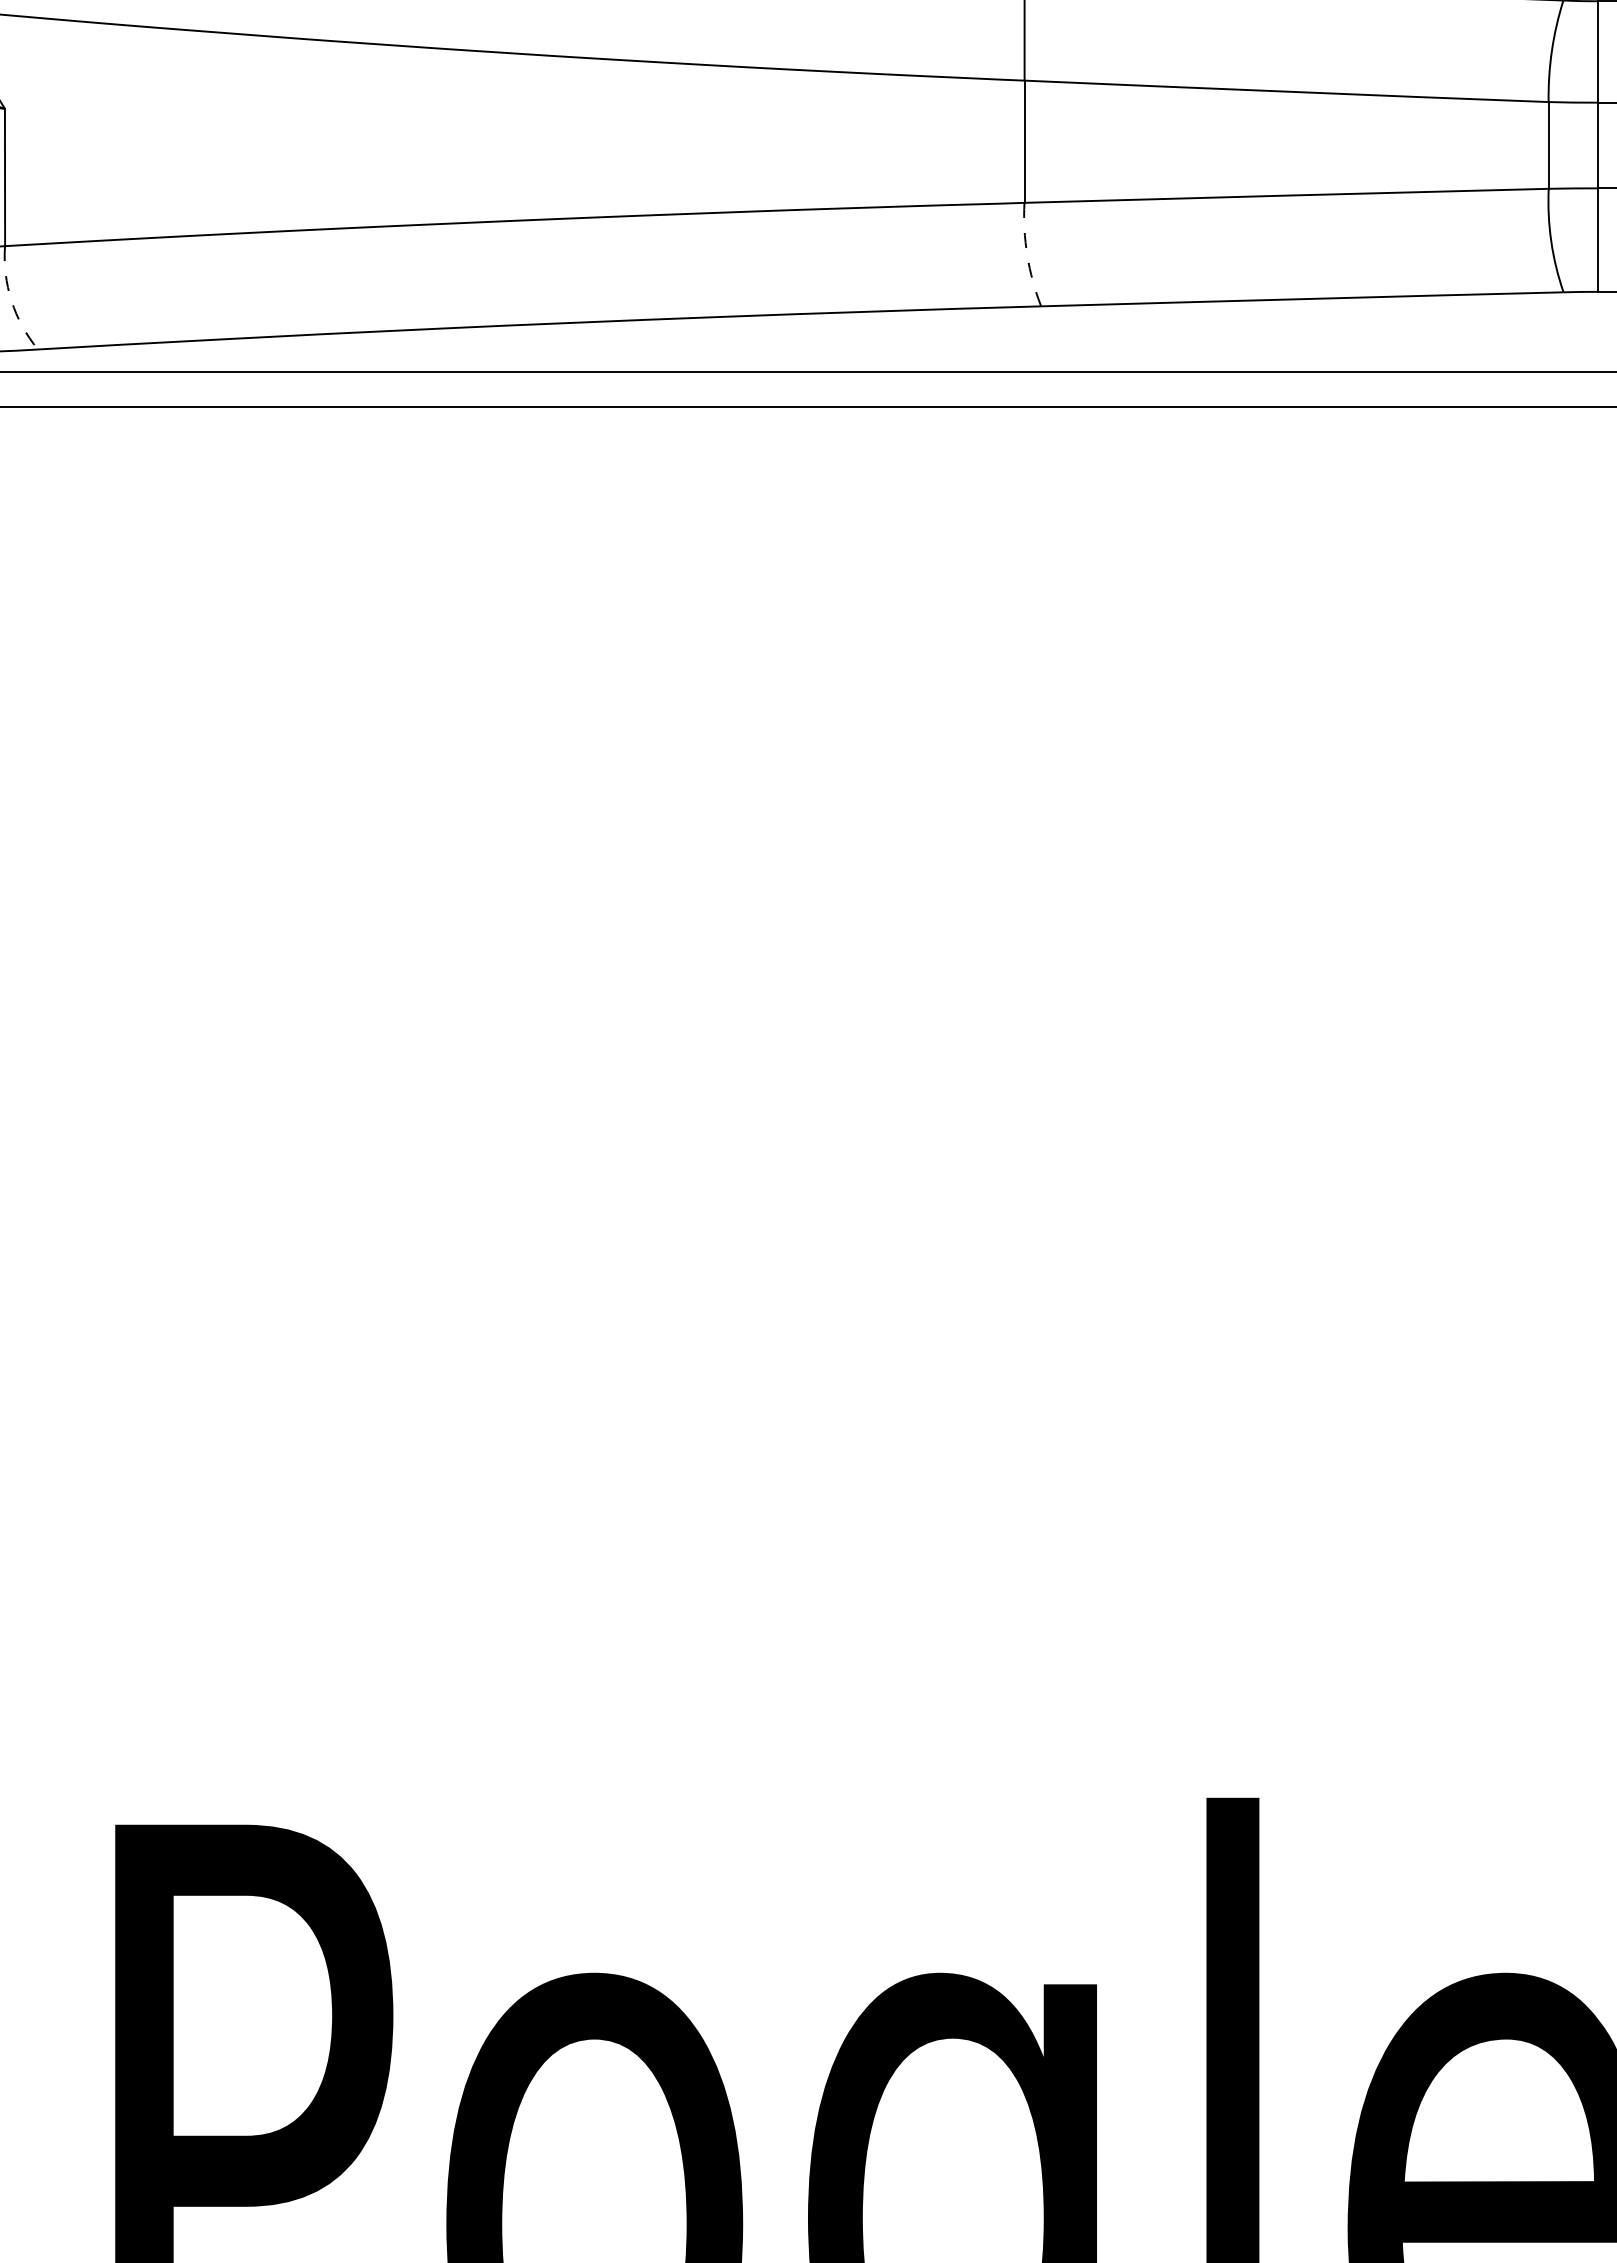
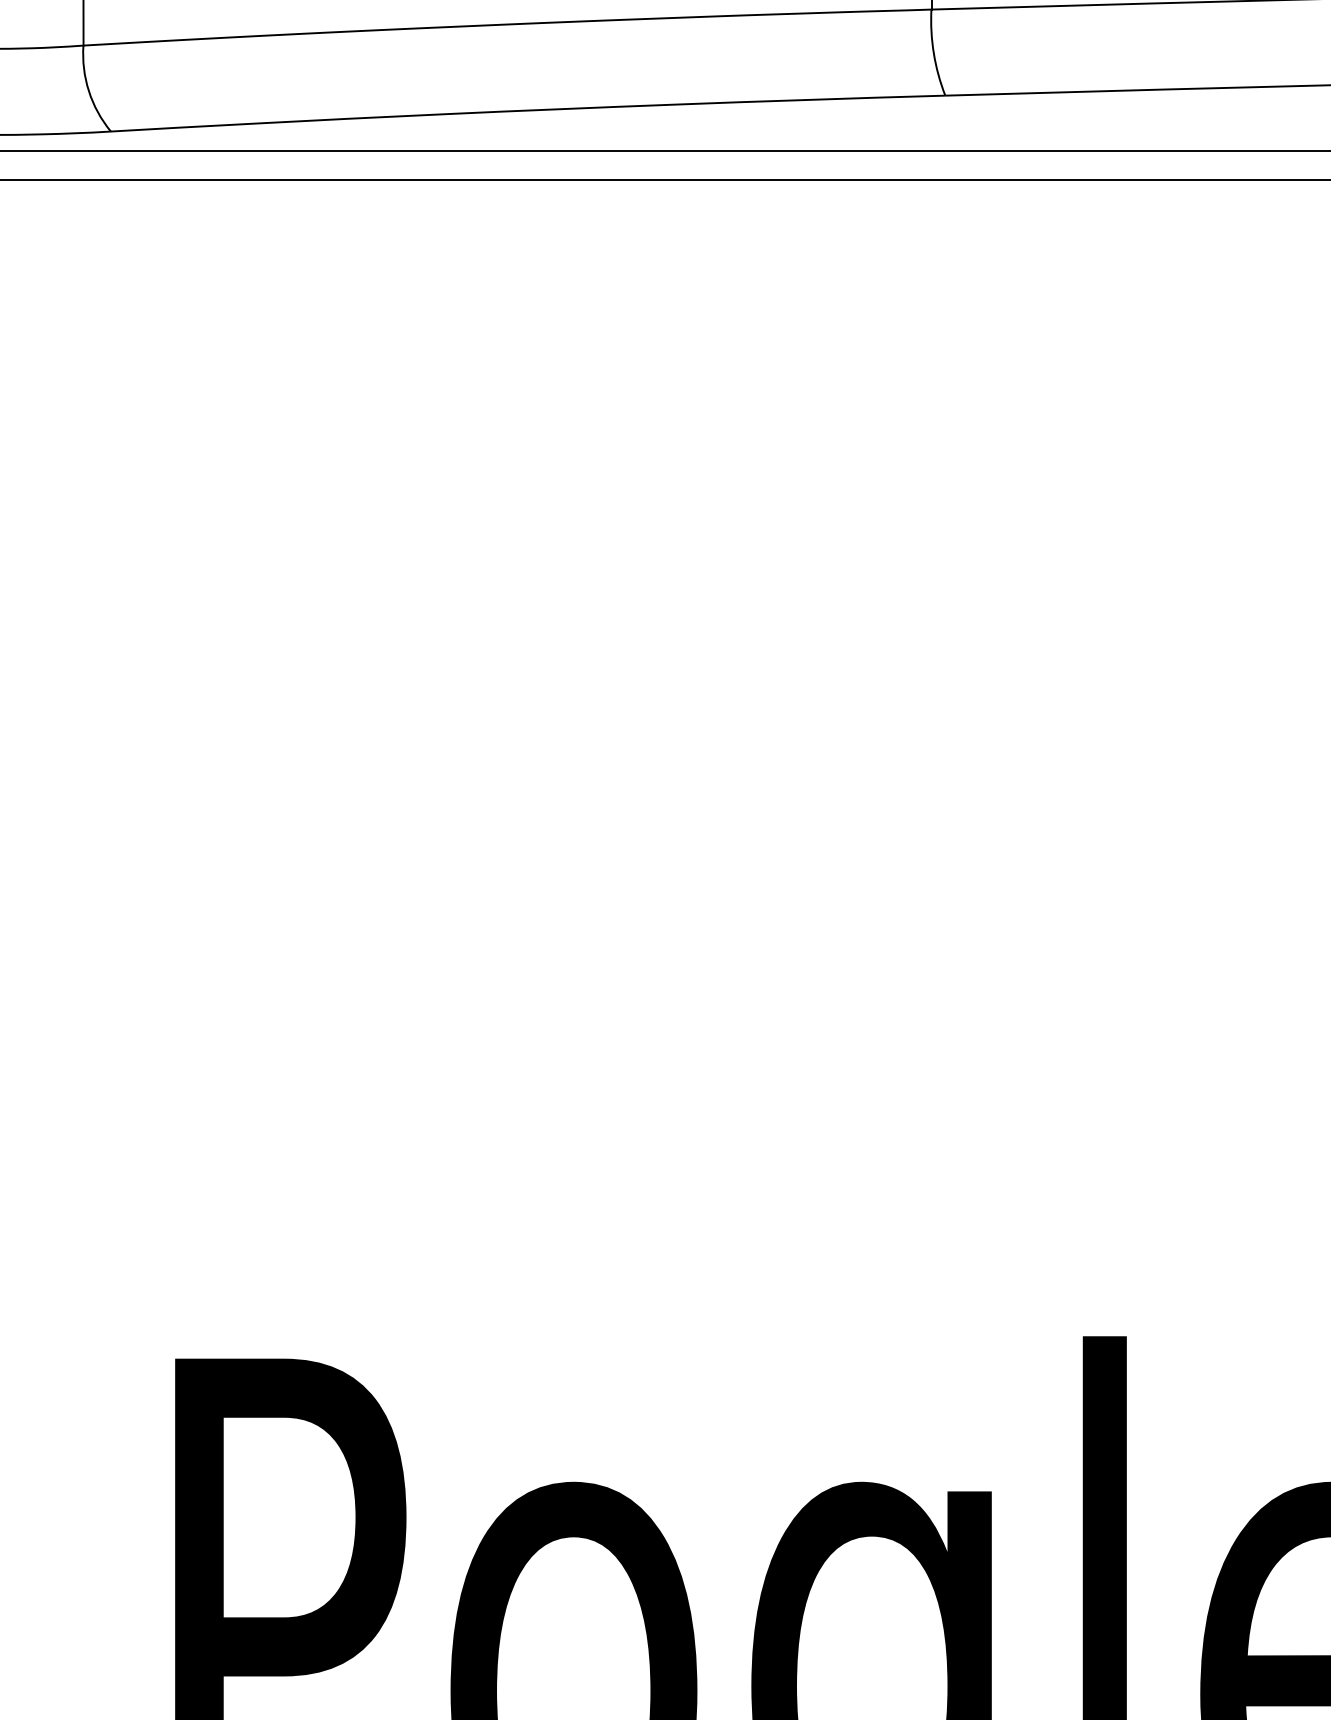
arc: (1027, 255) -> (933, 53), dashed -> solid
arc: (11, 300) -> (88, 90), dashed -> solid

